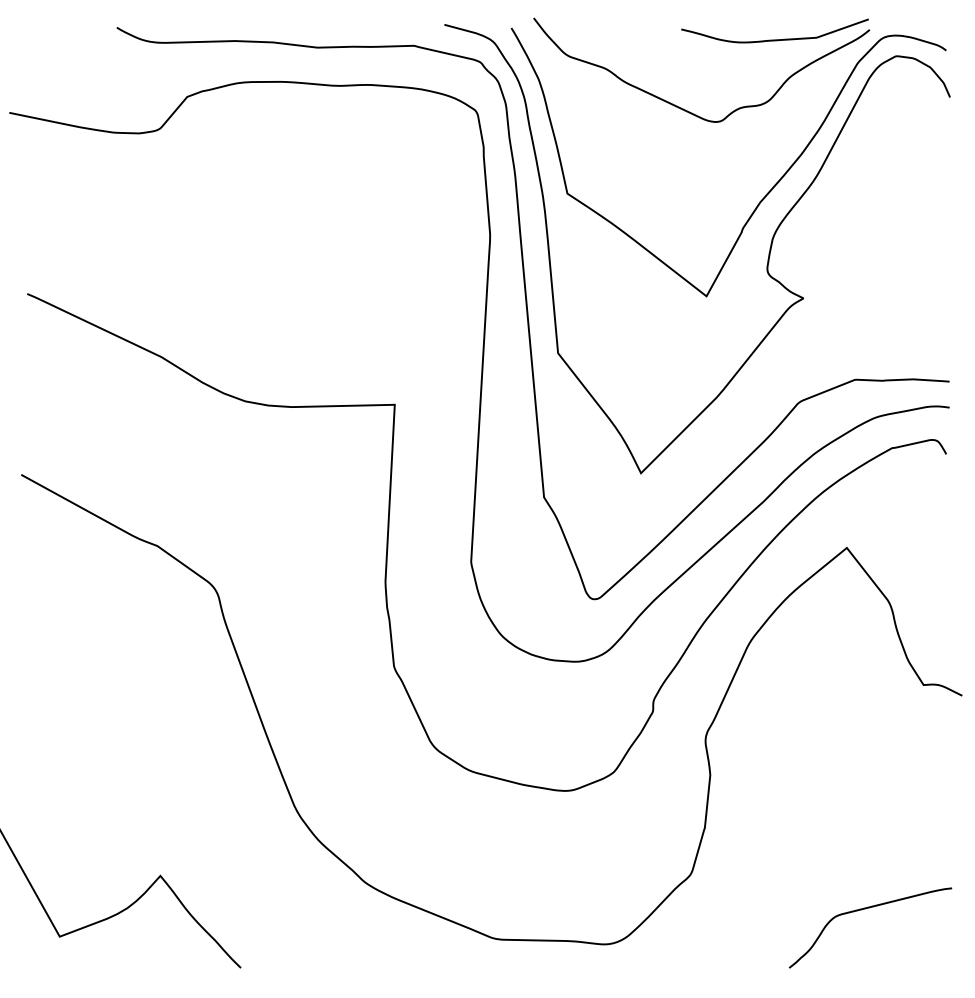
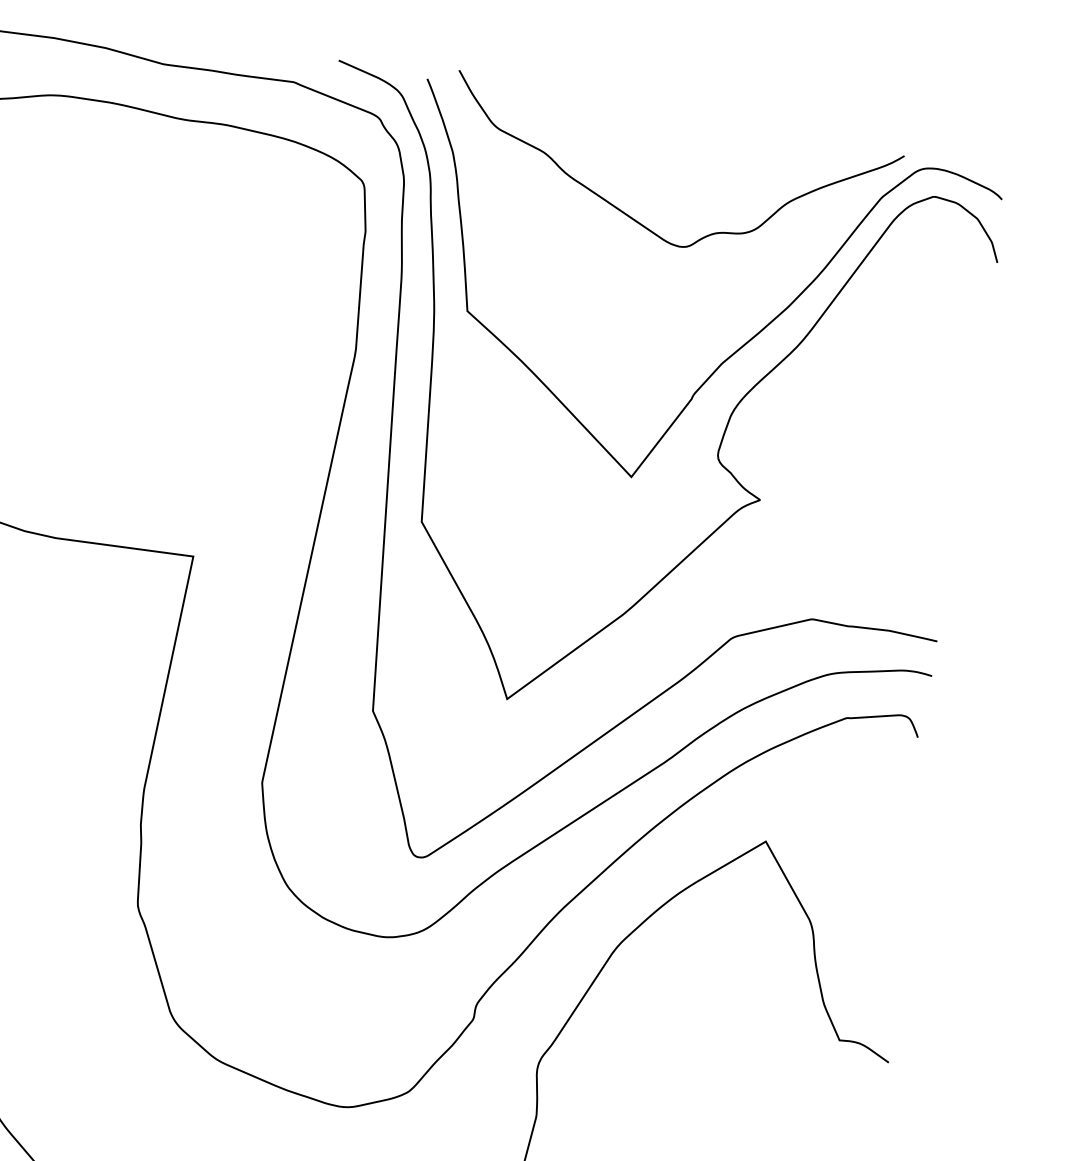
curve: (774, 39) -> (775, 149), removed

